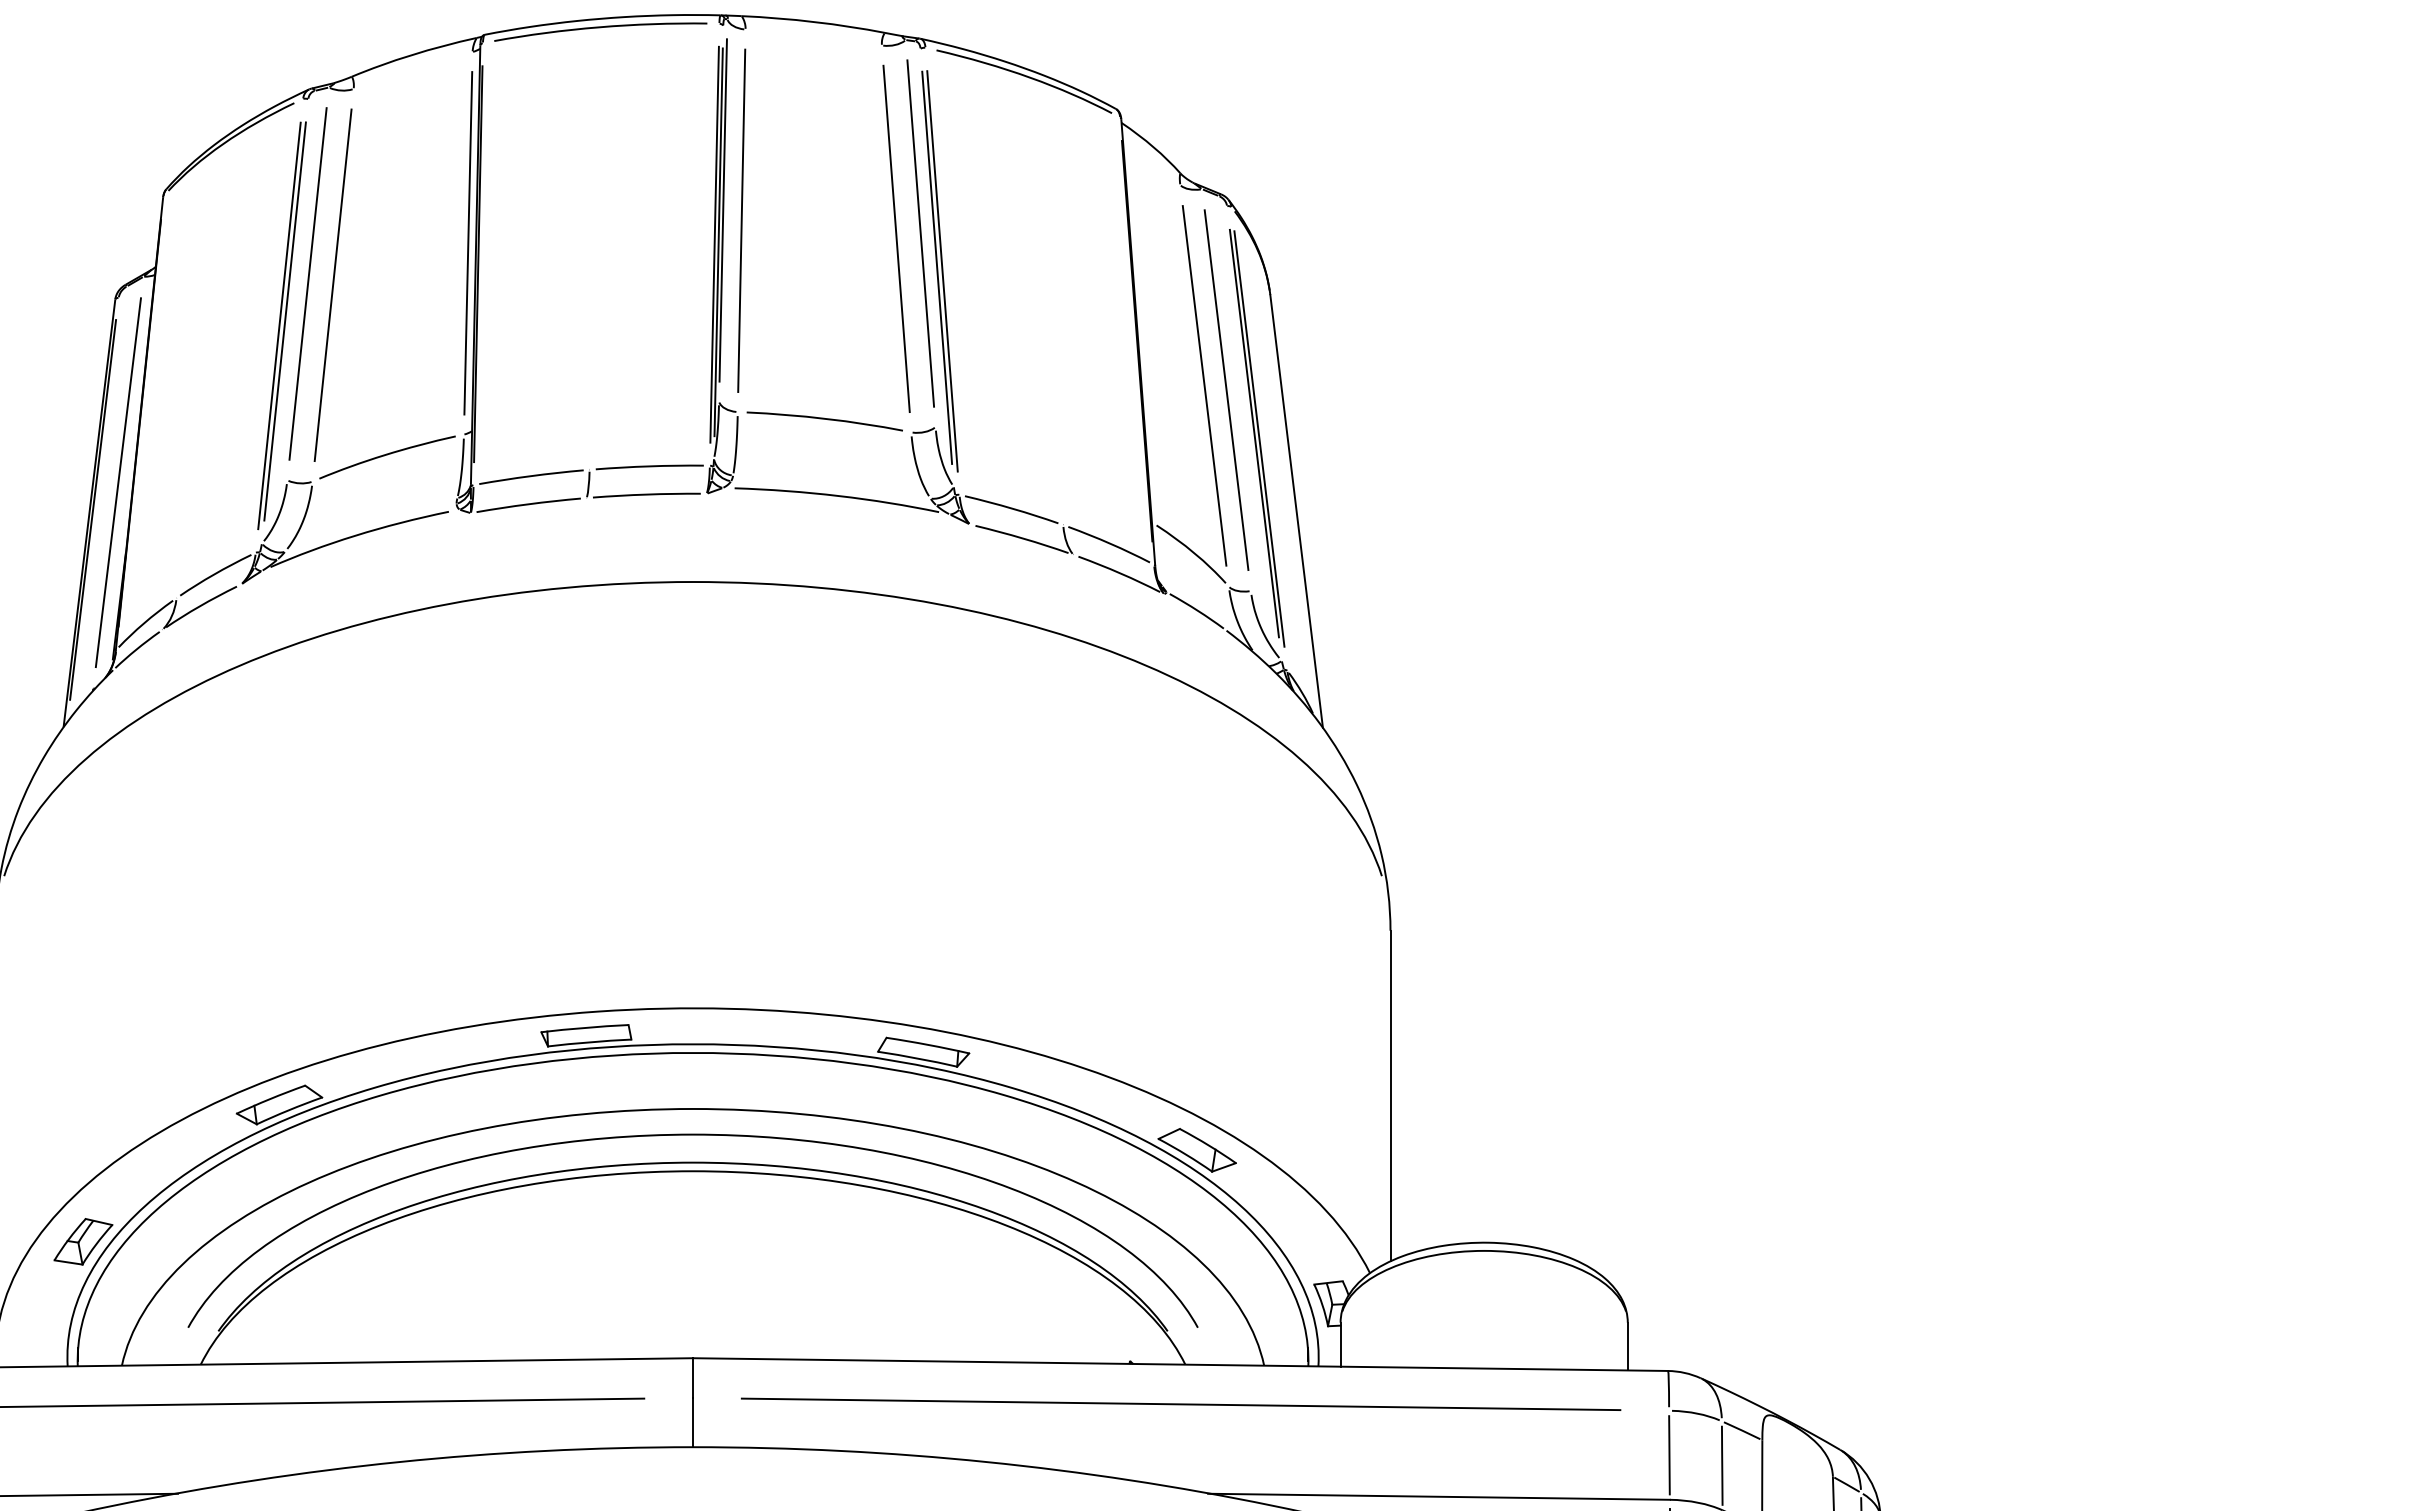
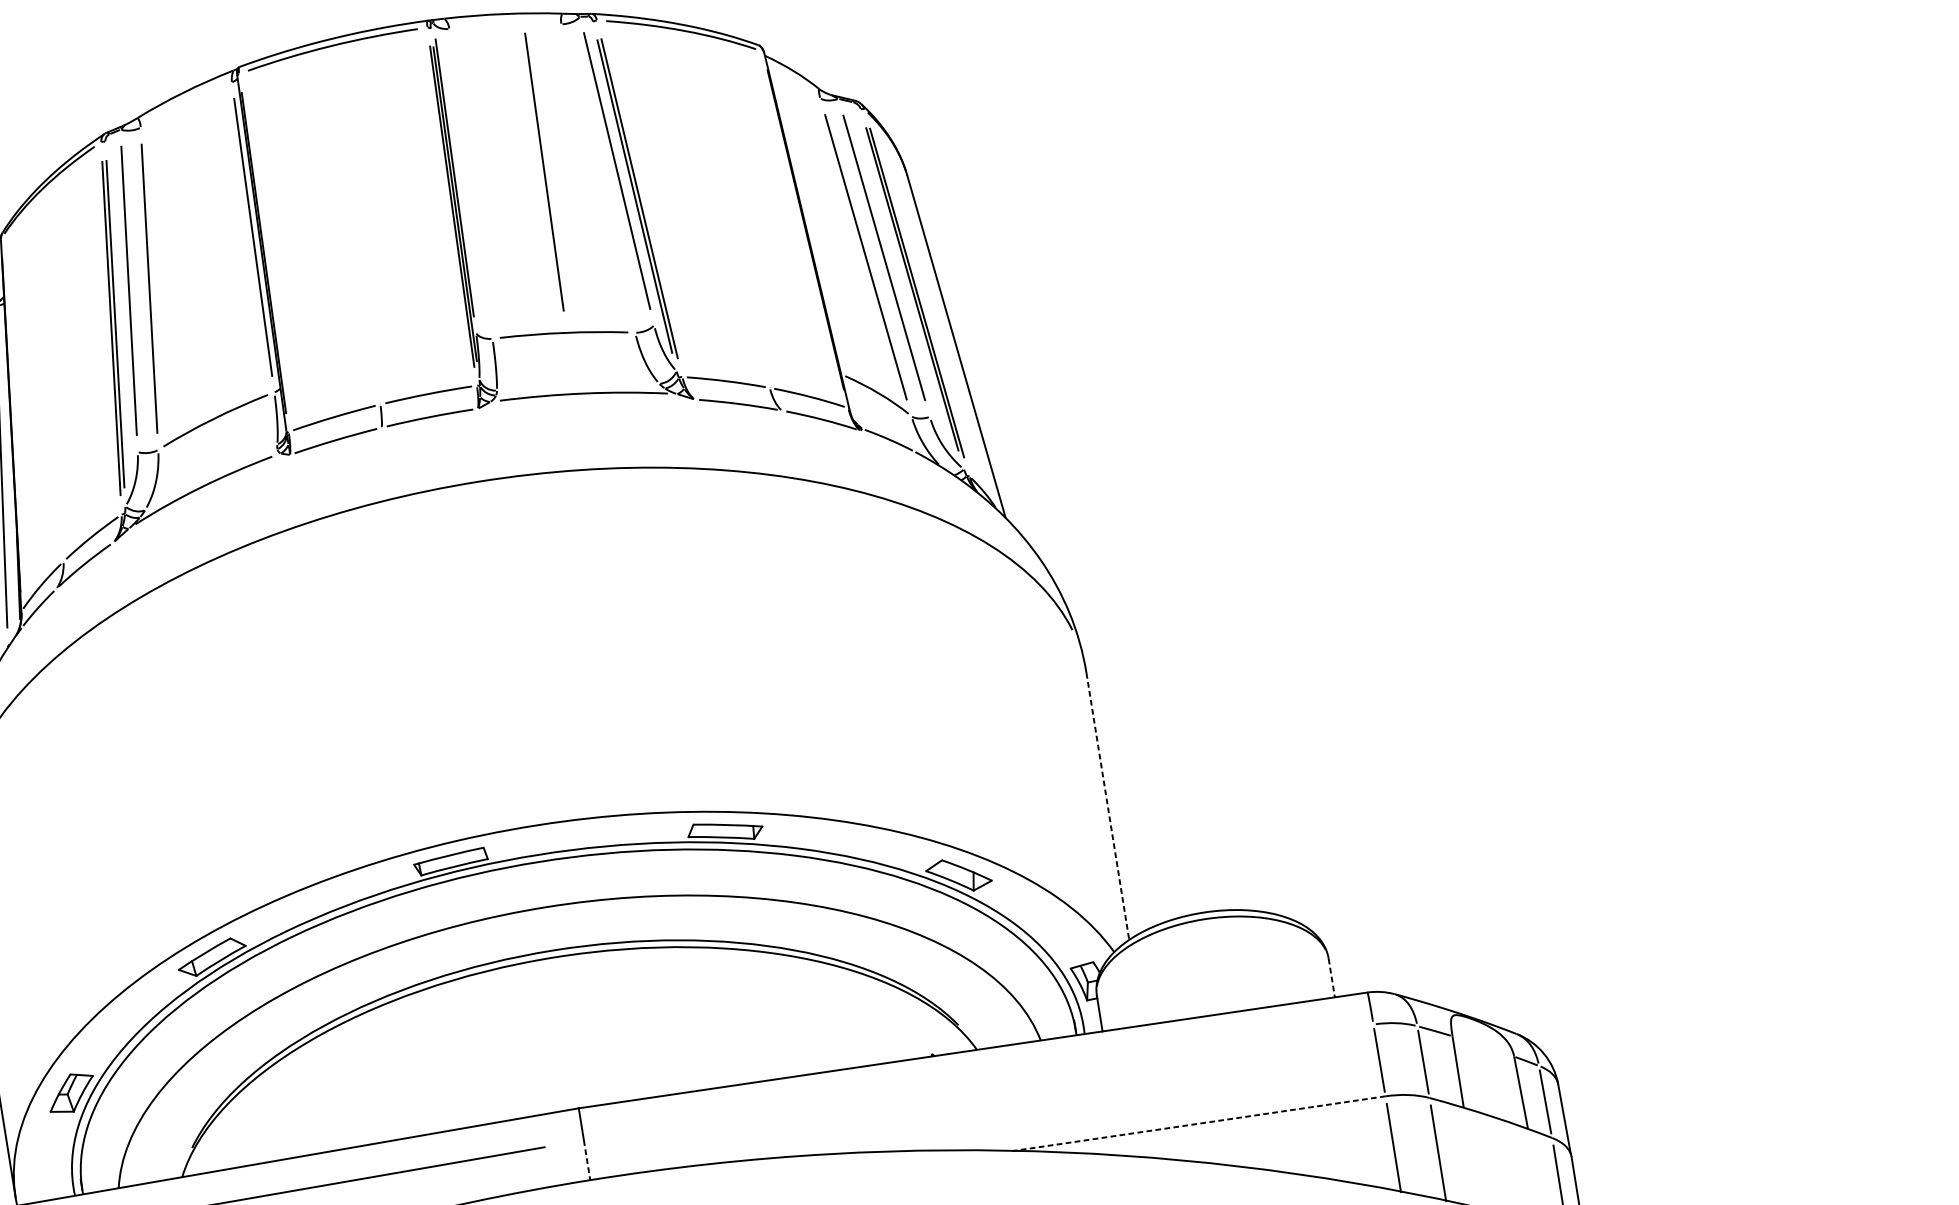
line: (741, 220) -> (544, 171), moved
line: (896, 238) -> (598, 178), removed
line: (1390, 1096) -> (1107, 806), solid -> dashed
curve: (692, 1135) -> (549, 928), removed
line: (1627, 1346) -> (1331, 978), solid -> dashed
line: (1180, 1404) -> (978, 1082), removed
line: (693, 1422) -> (587, 1160), solid -> dashed
line: (1439, 1496) -> (1199, 1123), solid -> dashed

